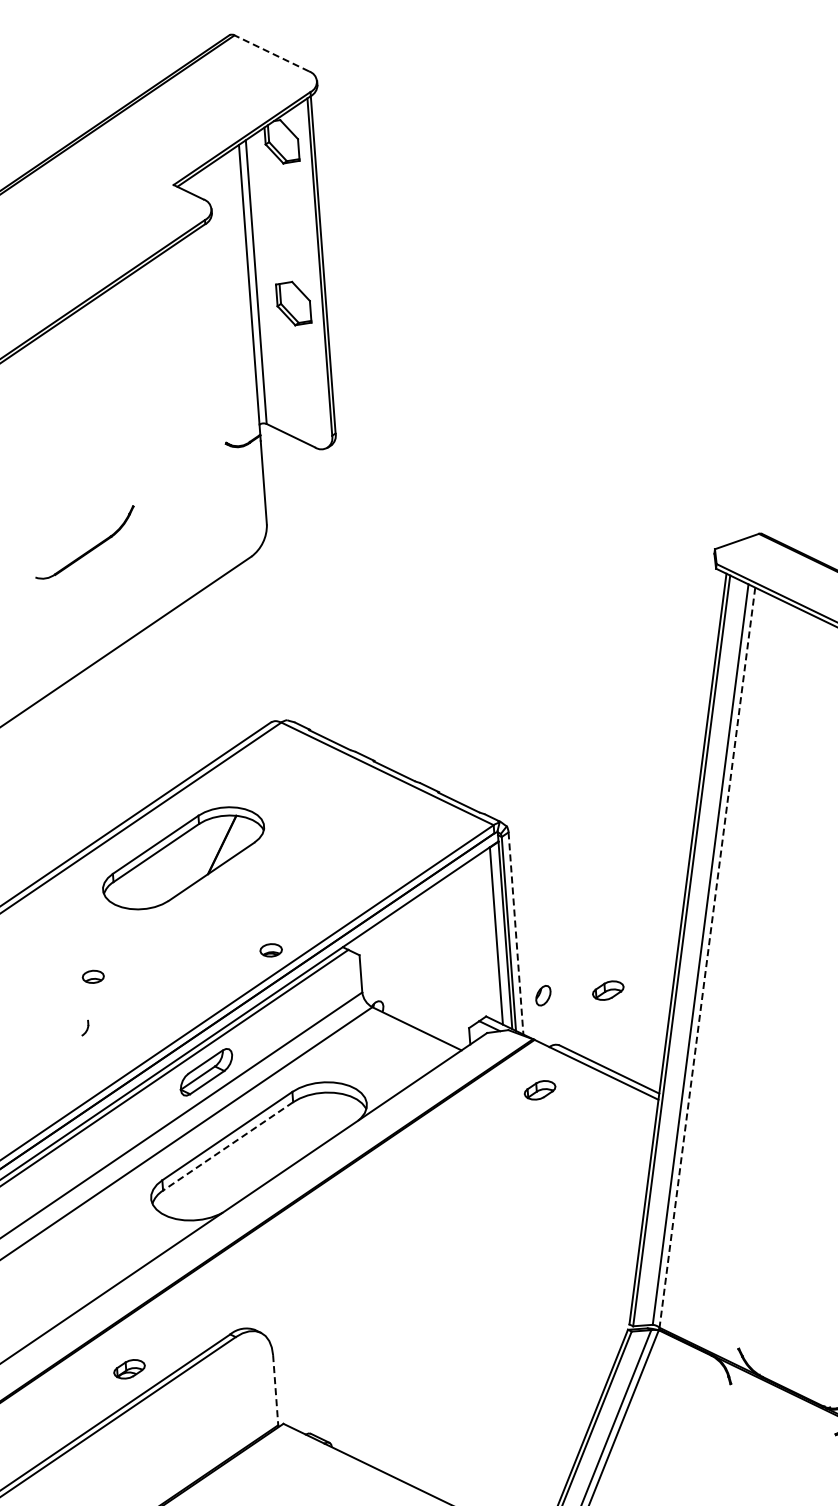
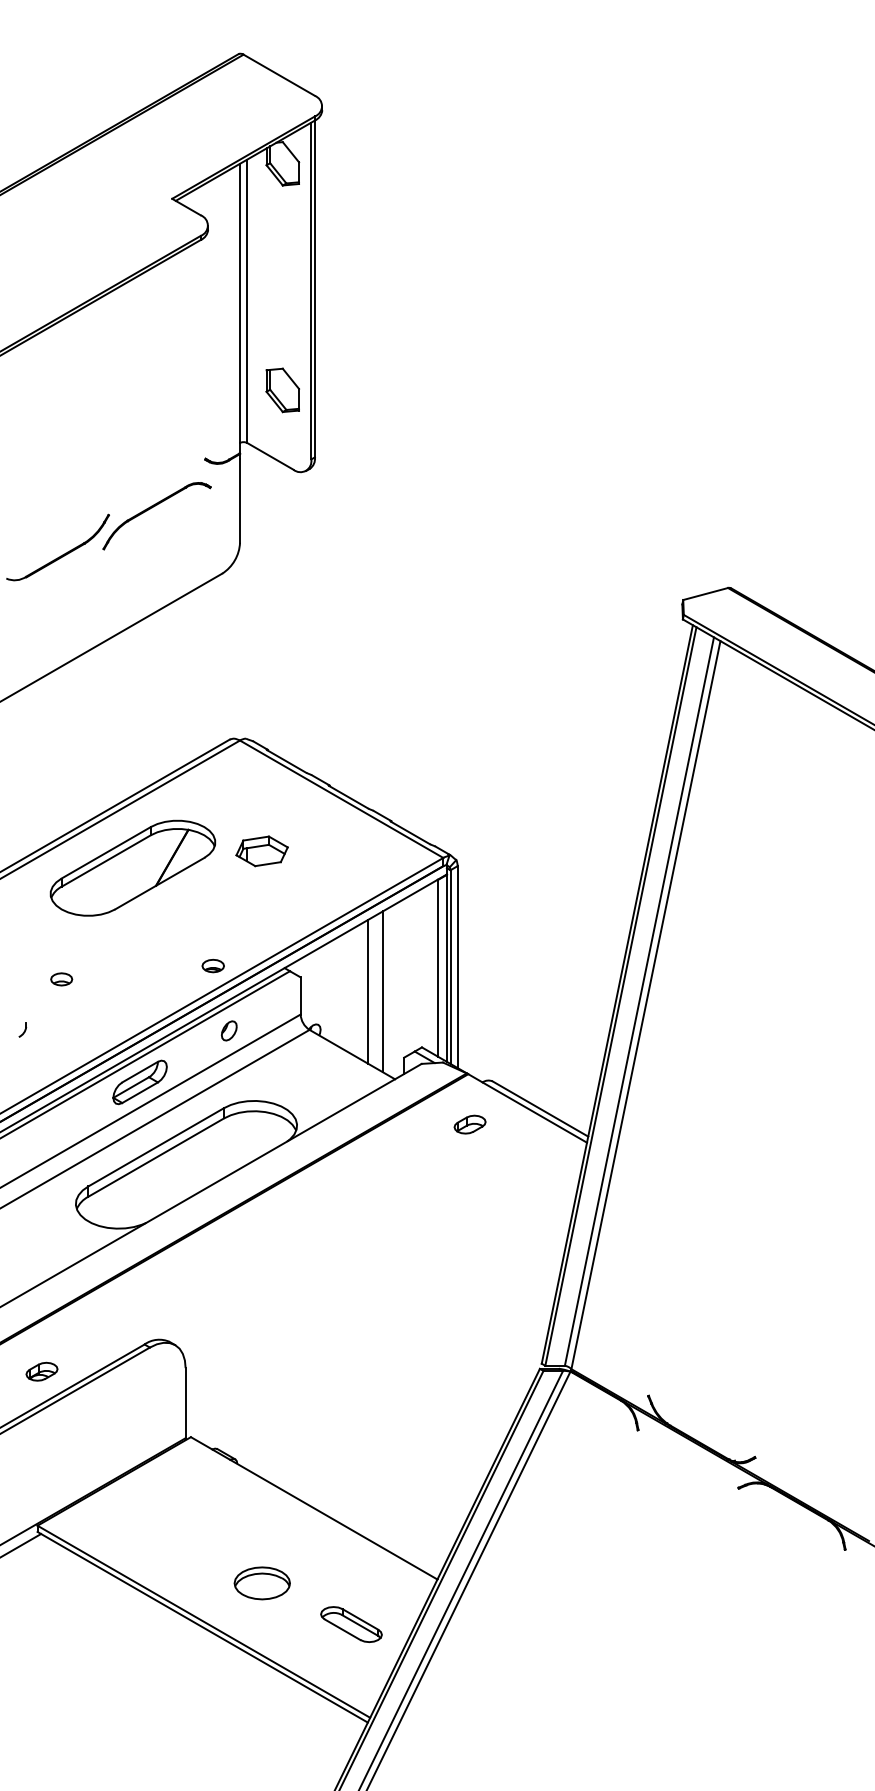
line: (271, 53) -> (278, 75), dashed -> solid
part: (293, 303) -> (282, 390), moved
part: (176, 496) -> (152, 508), added
part: (311, 832) -> (261, 851), added
line: (515, 933) -> (457, 967), dashed -> solid
line: (706, 958) -> (645, 1005), dashed -> solid
line: (442, 963) -> (382, 991), added
line: (428, 964) -> (368, 991), added
part: (93, 976) -> (61, 979), moved
part: (607, 990) -> (544, 1030), removed
part: (543, 995) -> (229, 1030), moved
line: (227, 1146) -> (155, 1157), dashed -> solid
line: (275, 1390) -> (185, 1403), dashed -> solid

